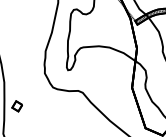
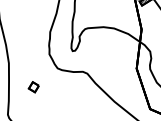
part: (16, 106) -> (33, 87), moved

